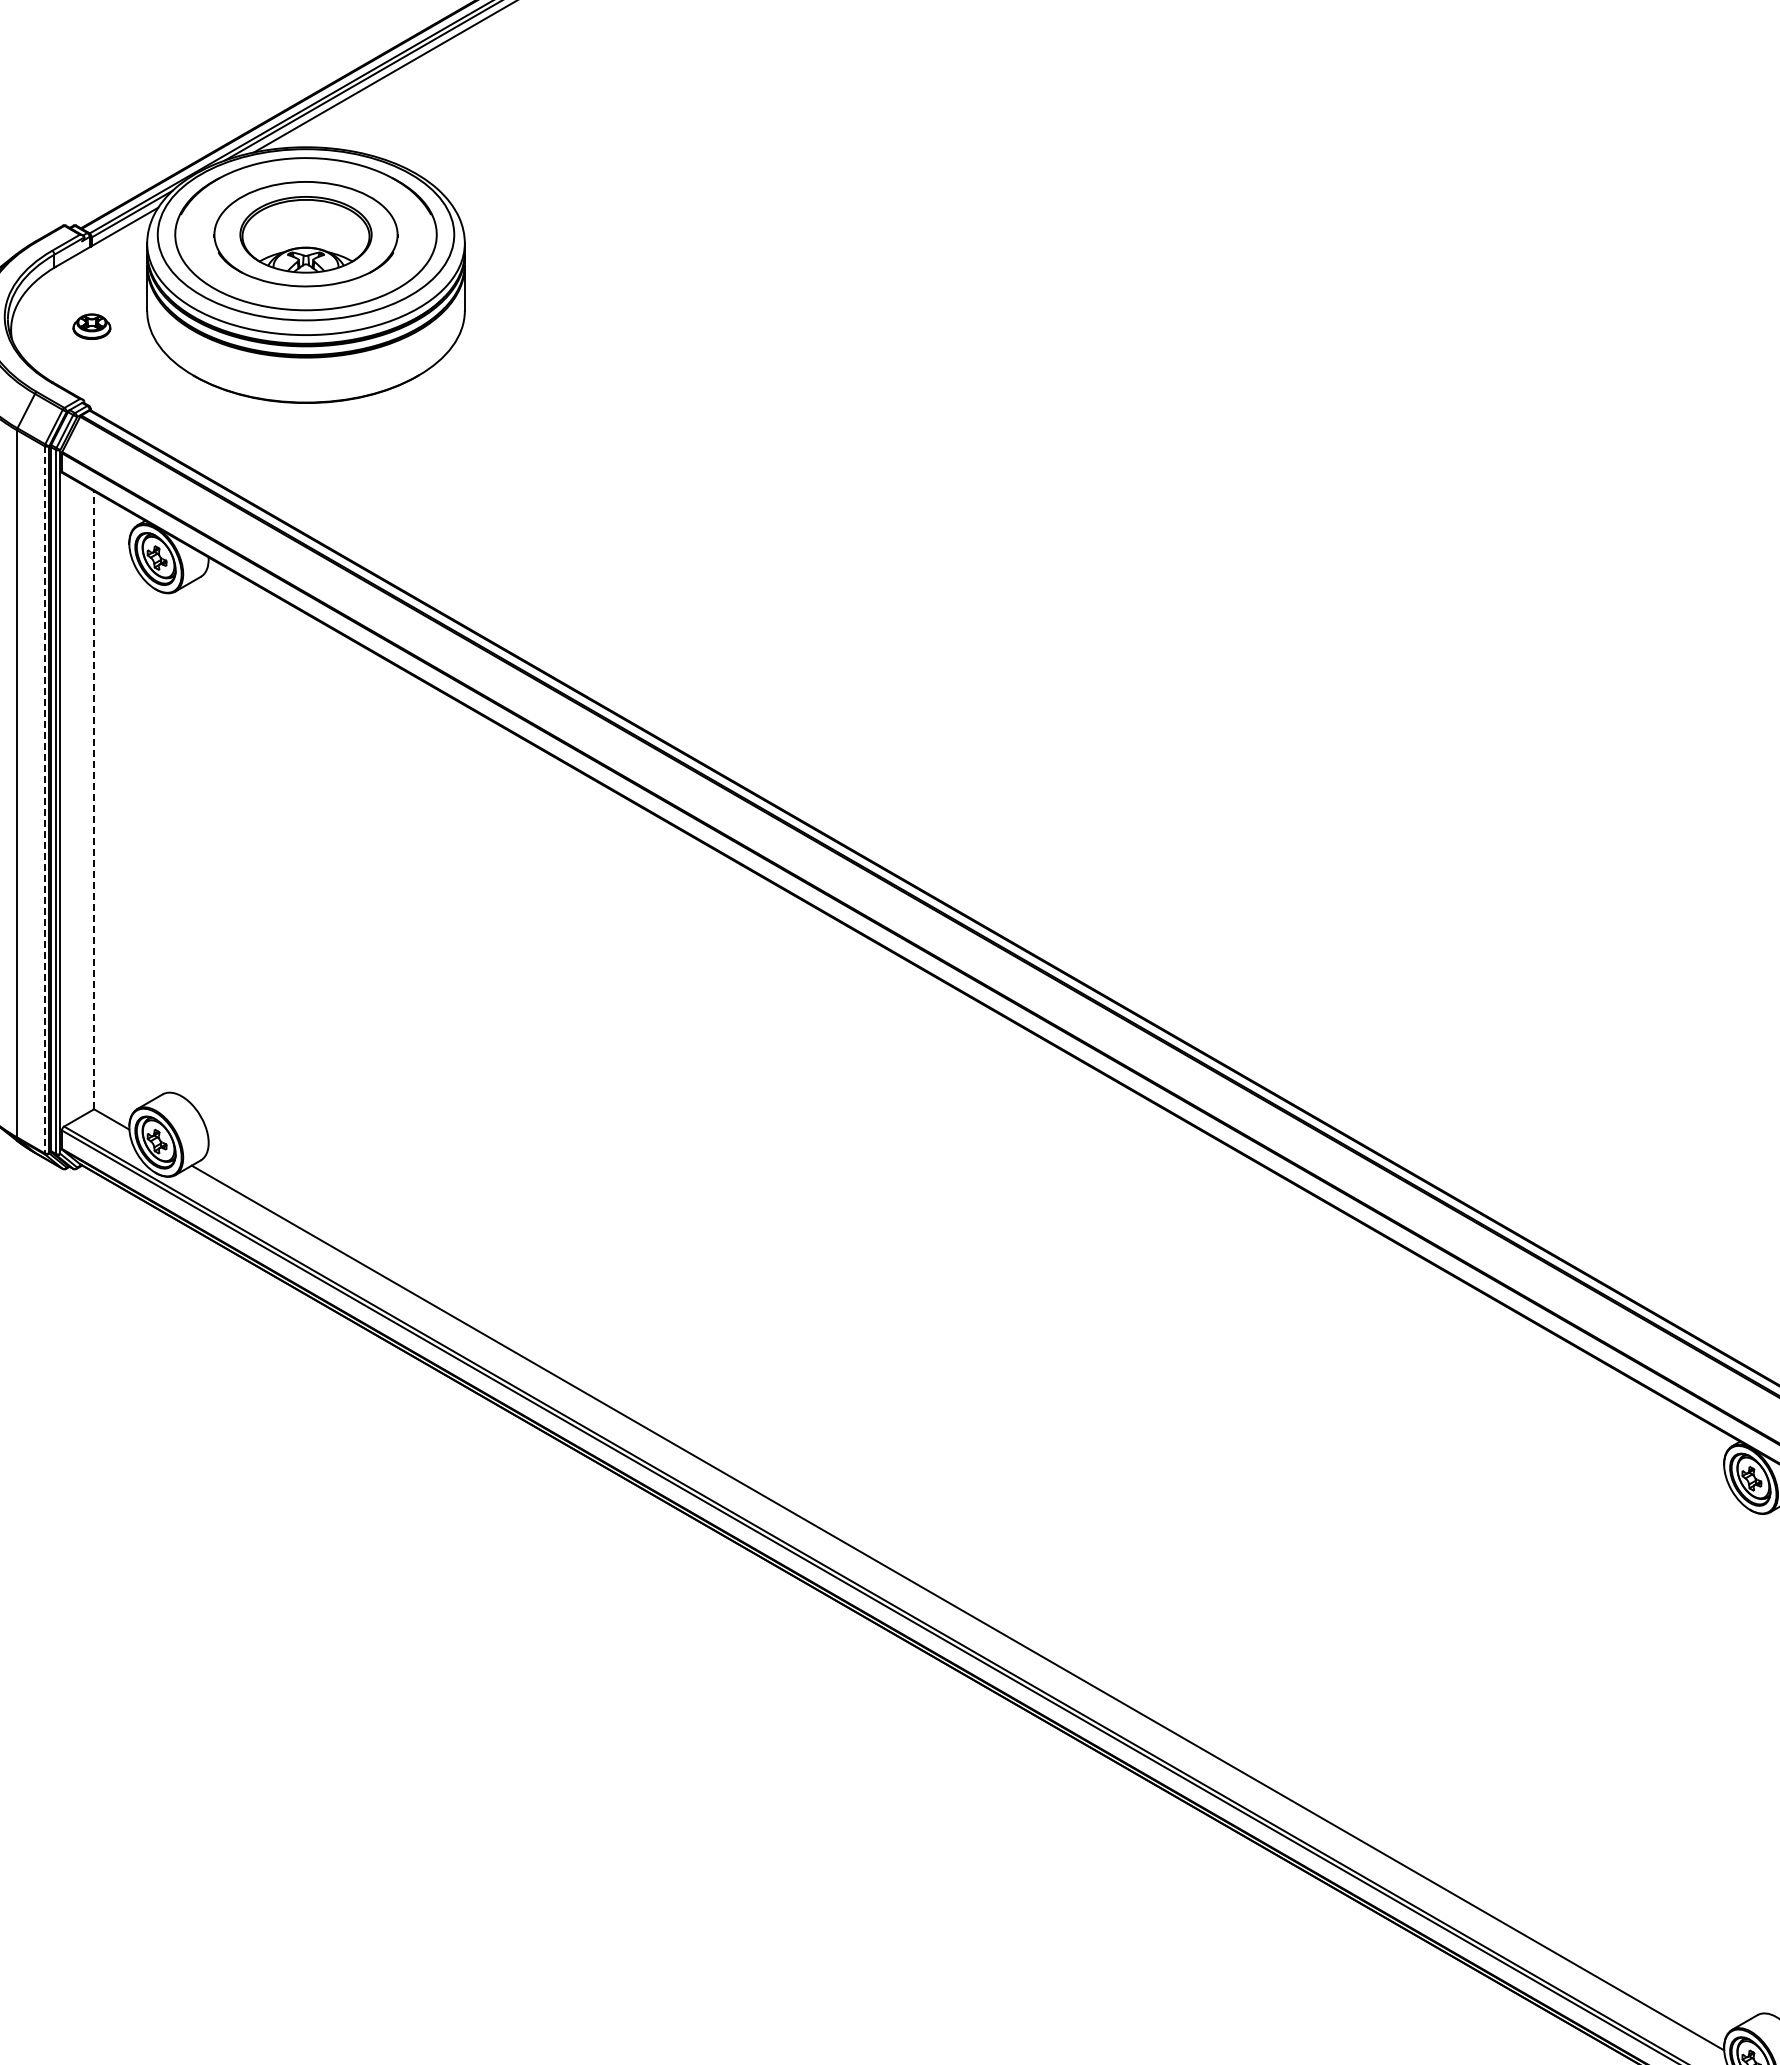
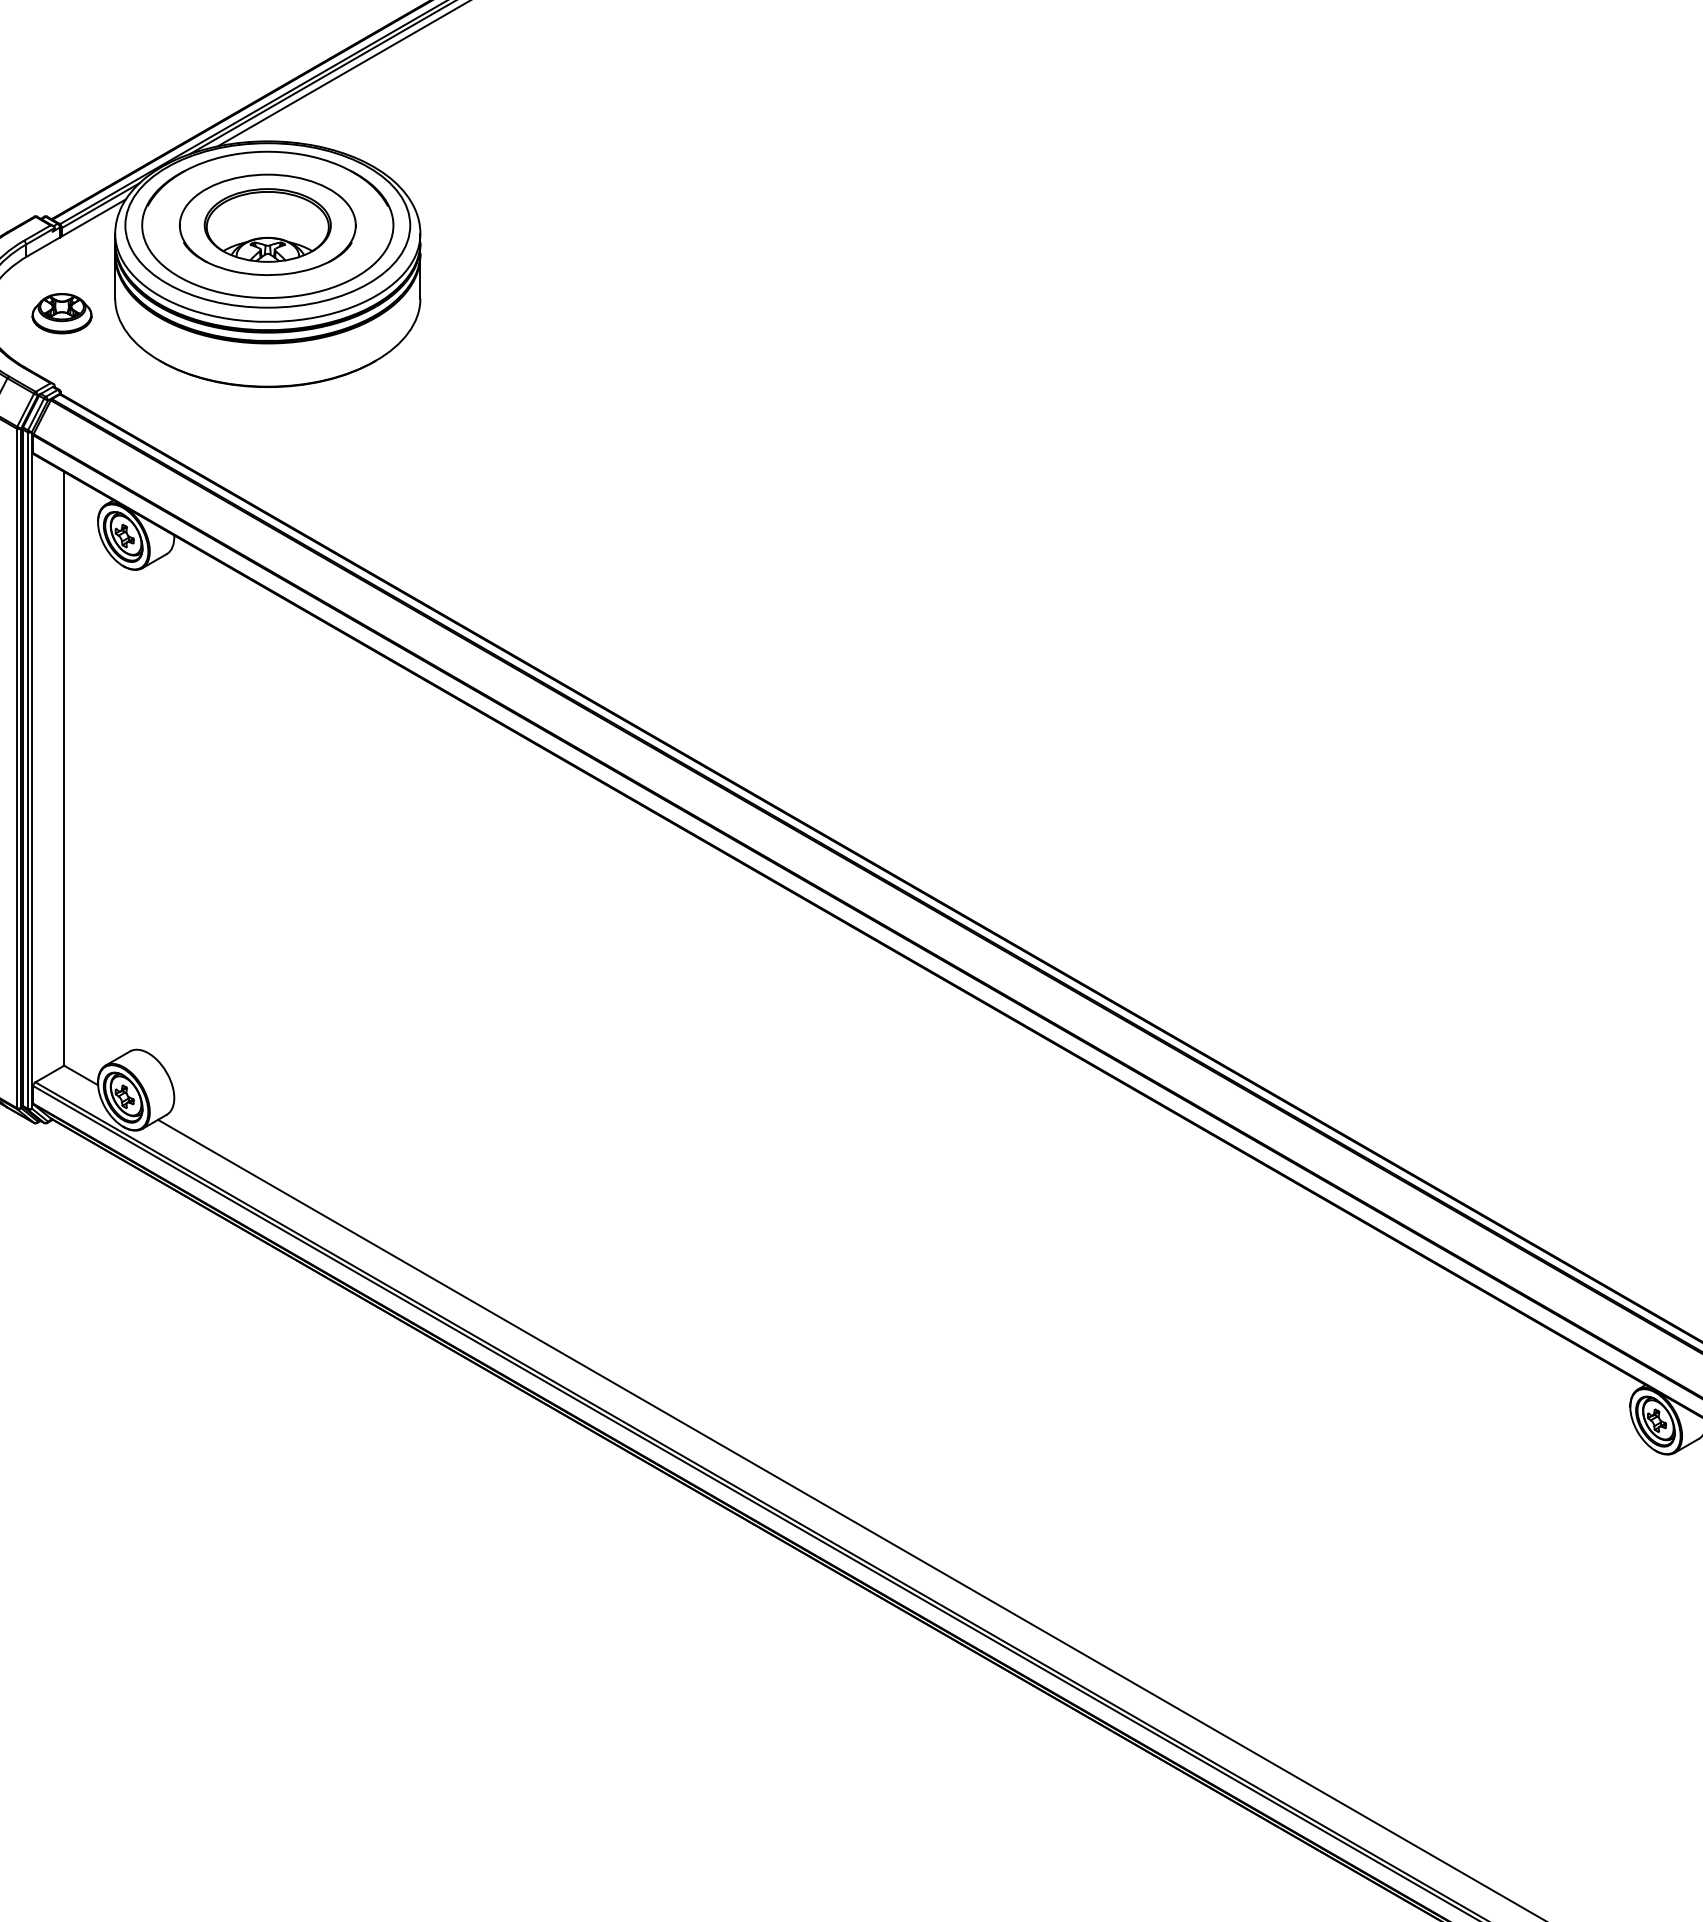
part: (91, 326) -> (61, 313), size x1.67
line: (44, 799) -> (16, 768), dashed -> solid
line: (93, 800) -> (63, 769), dashed -> solid

